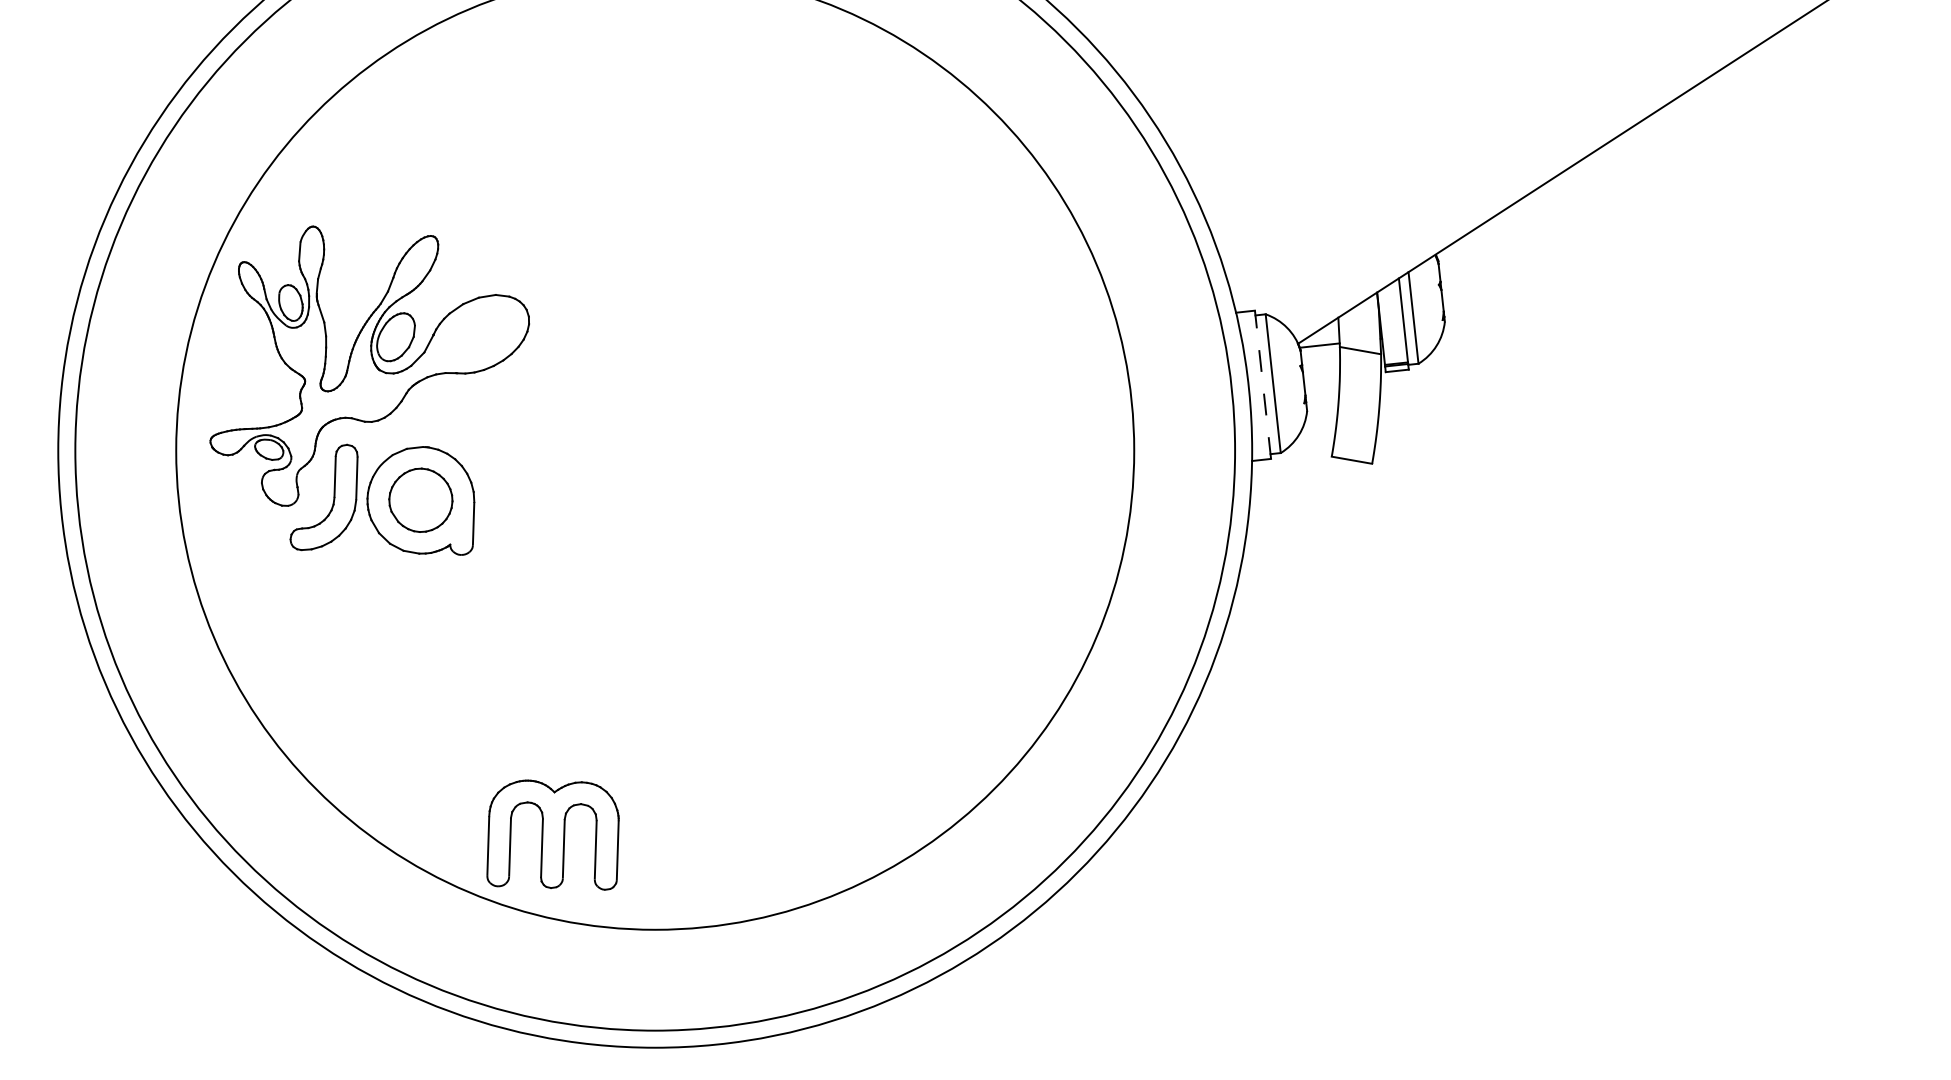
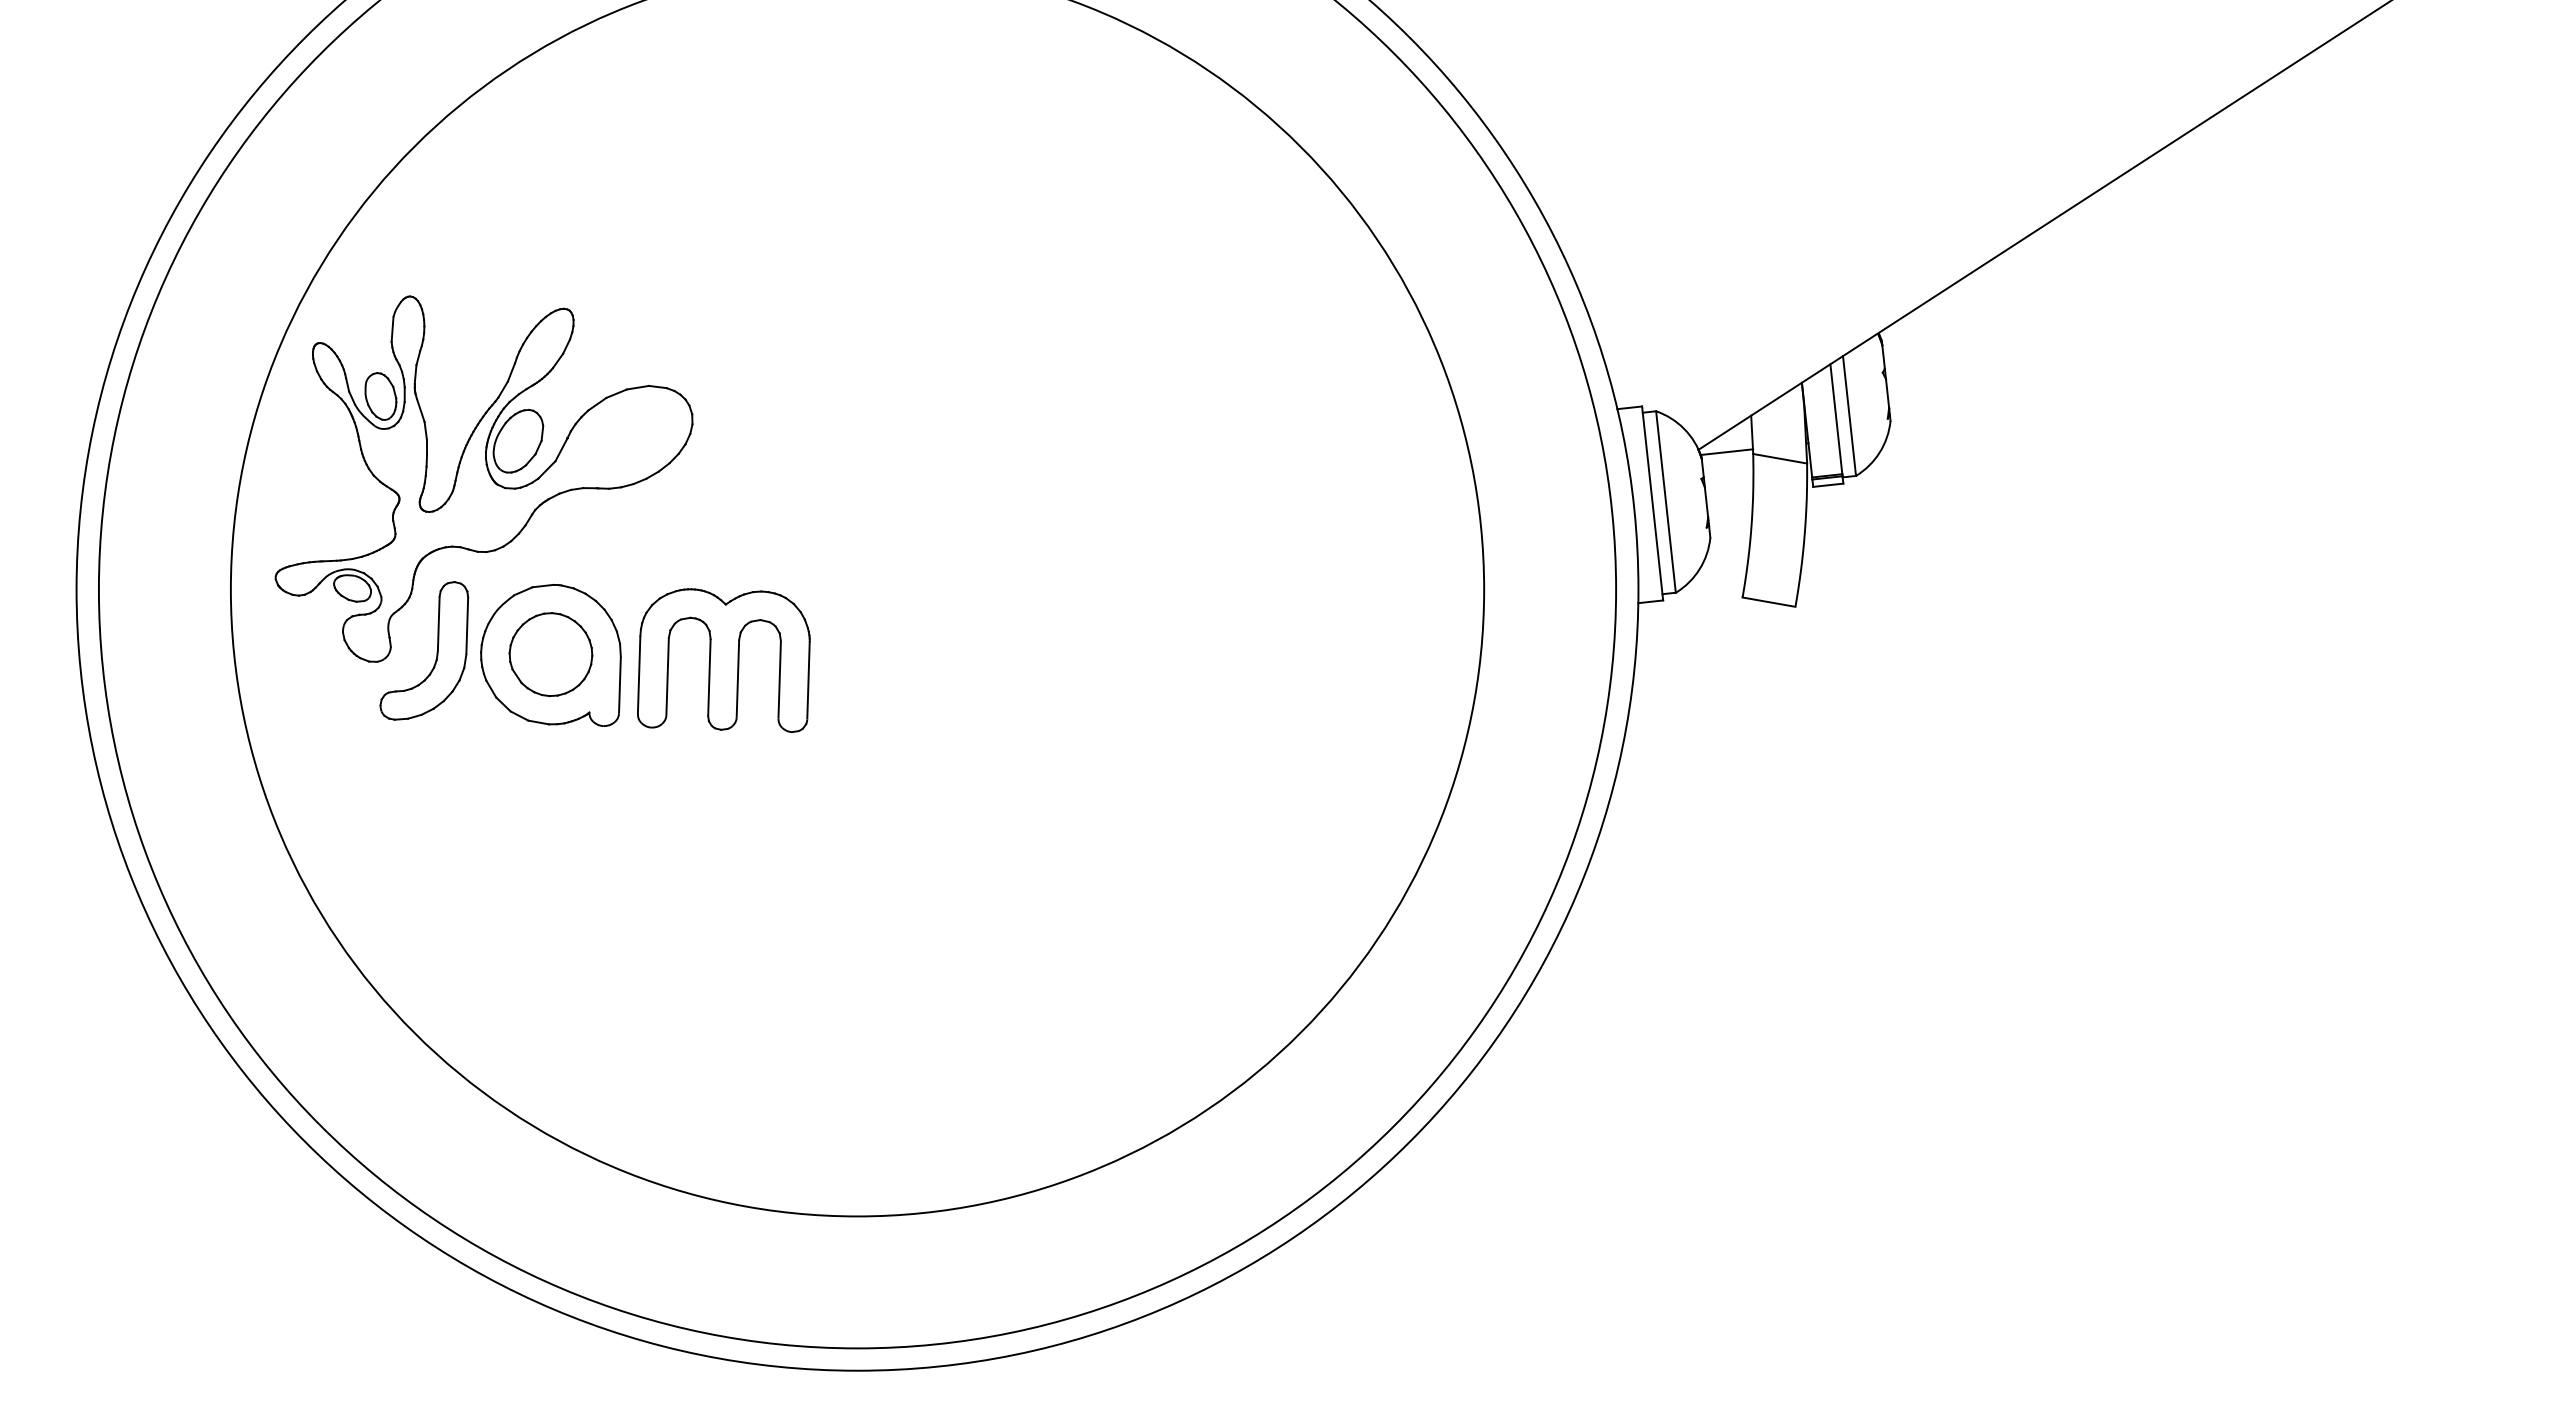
line: (1262, 384) -> (1652, 503), dashed -> solid
part: (552, 835) -> (723, 660), moved

